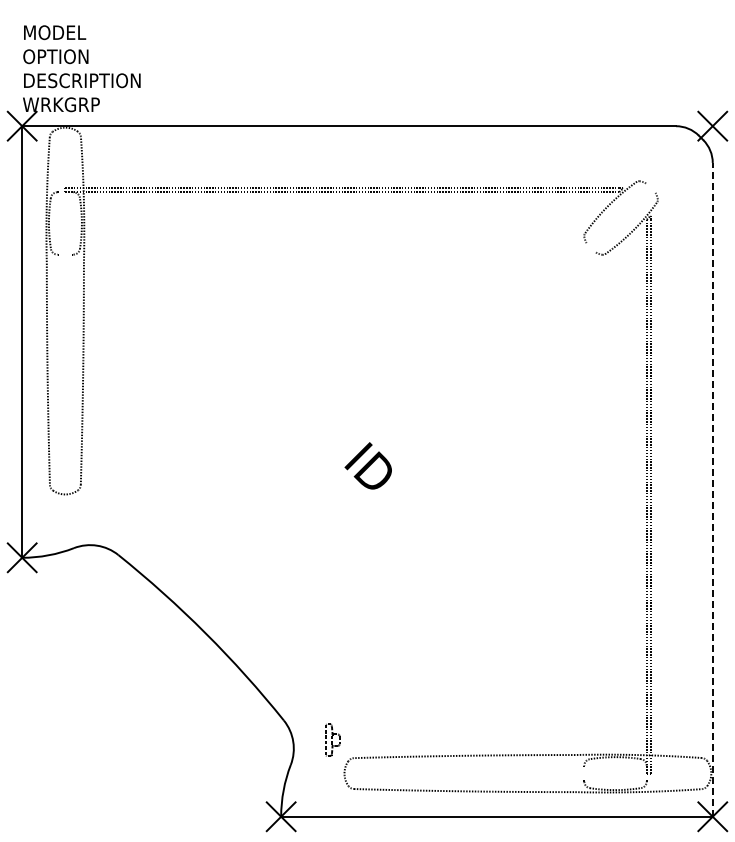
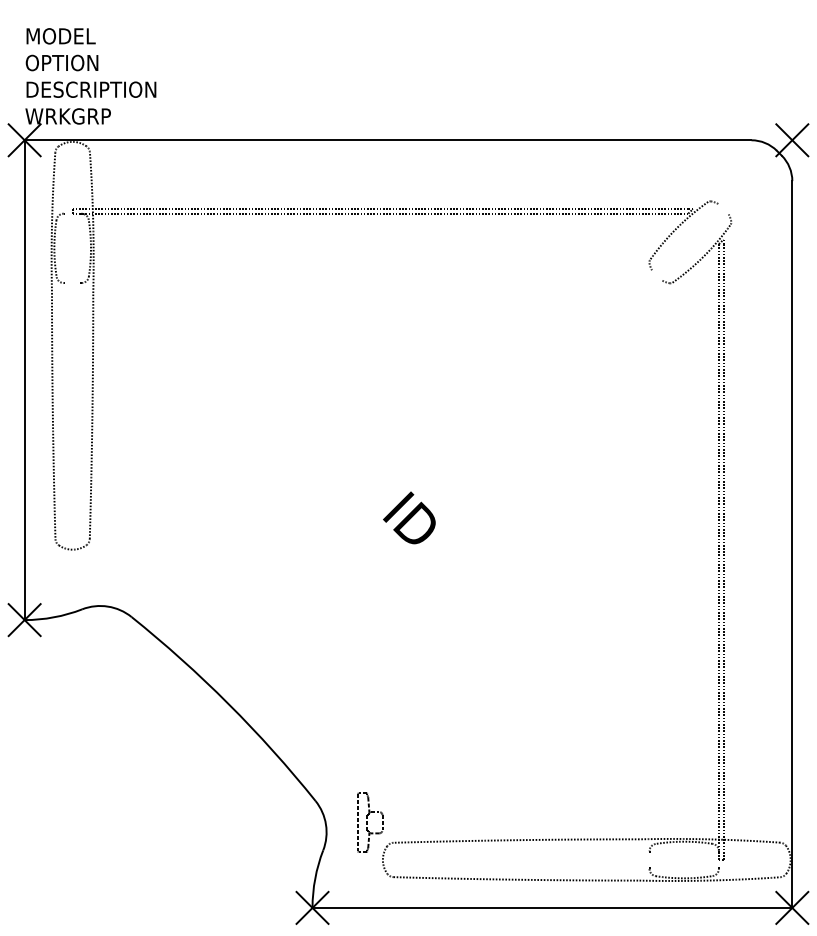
line: (712, 489) -> (792, 544), dashed -> solid
part: (332, 740) -> (369, 823), size x1.67

